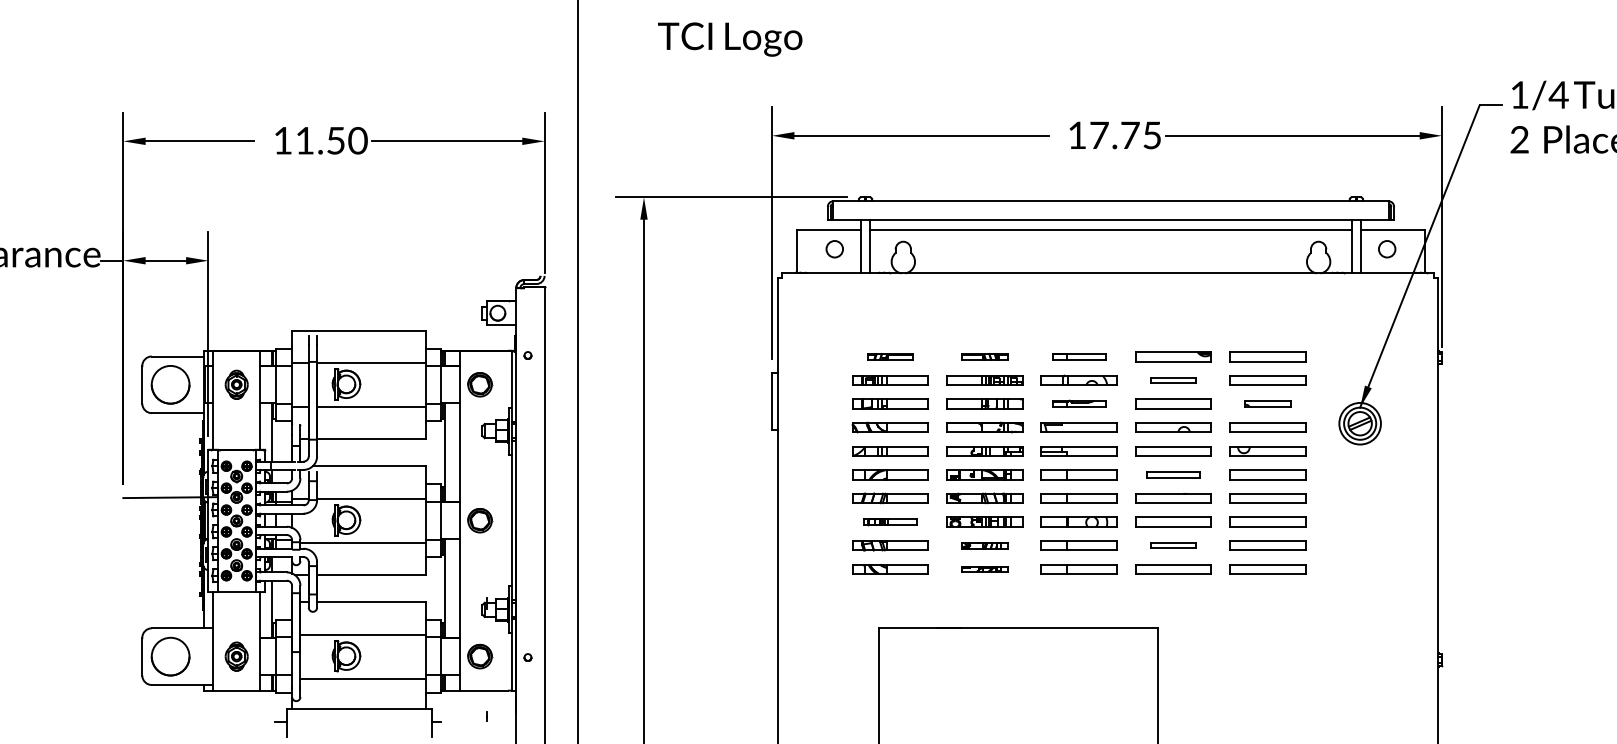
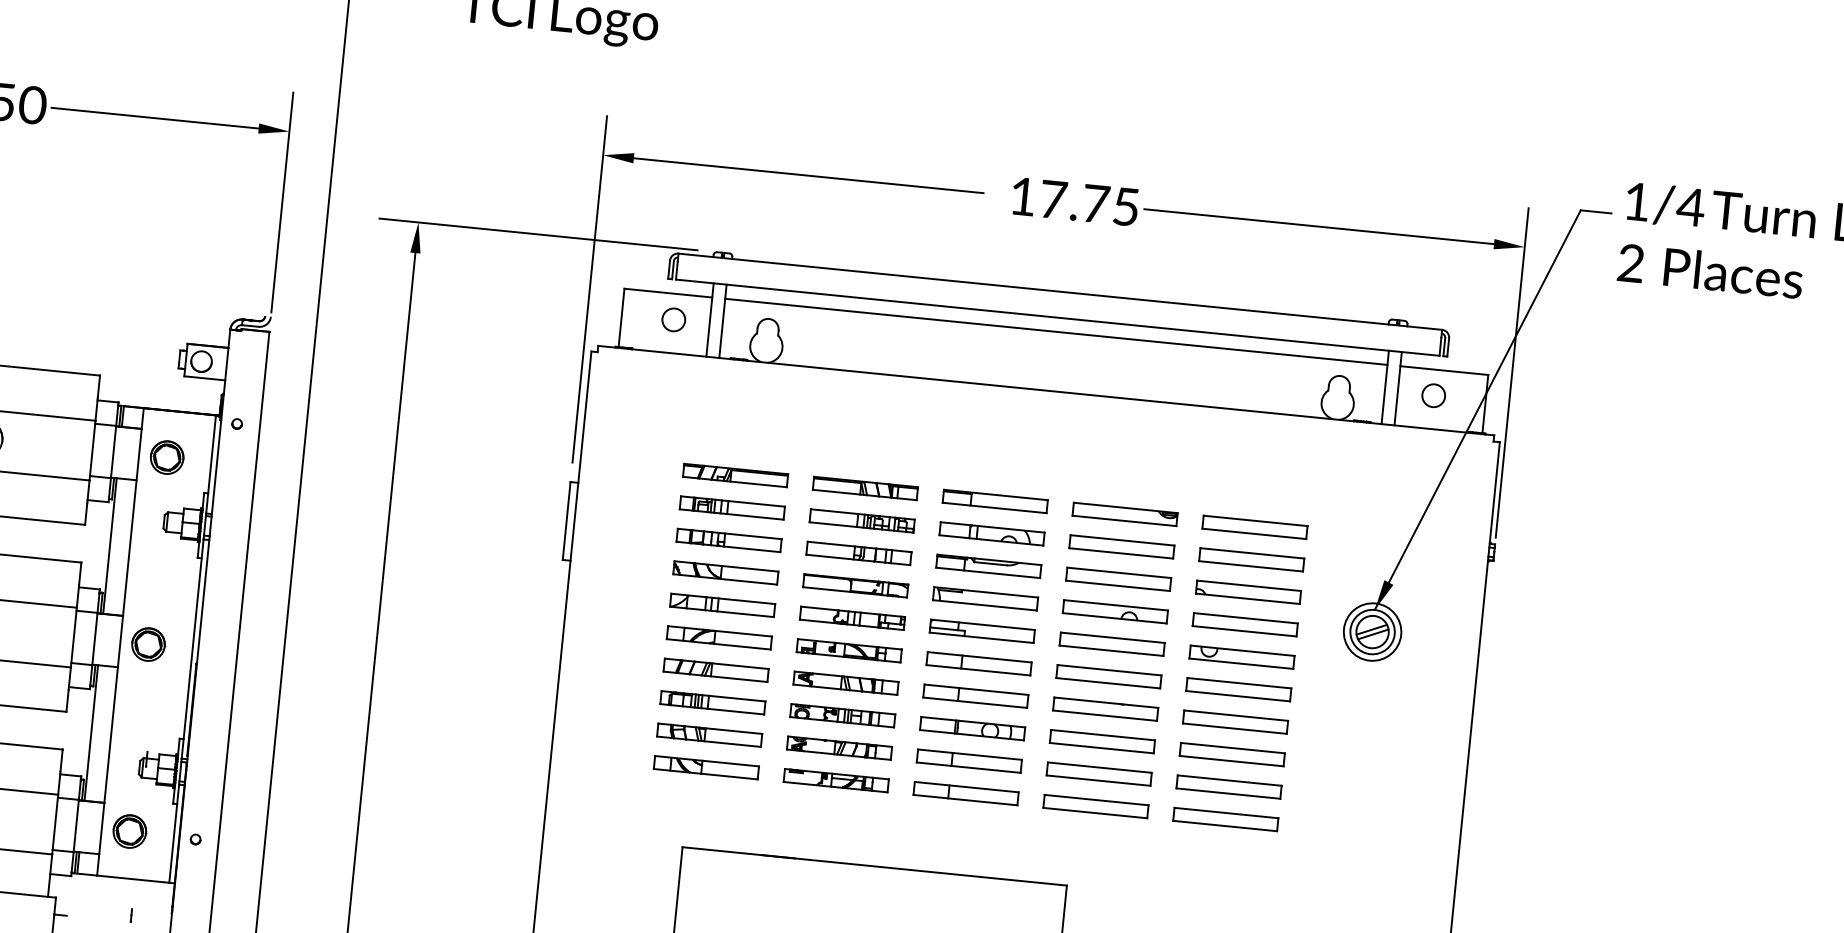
part: (890, 356) -> (735, 475), size x1.67
part: (984, 356) -> (865, 487), size x1.67
part: (1078, 356) -> (994, 500), size x1.43
part: (1173, 380) -> (1121, 546), size x1.67
part: (1078, 403) -> (987, 565), size x1.43
part: (1267, 403) -> (1247, 591), size x1.67
part: (1173, 474) -> (1108, 676), size x1.43
part: (890, 521) -> (713, 702), size x1.43
part: (984, 545) -> (839, 747), size x1.67
part: (1173, 545) -> (1099, 773), size x1.67
part: (984, 569) -> (835, 781), size x1.67

